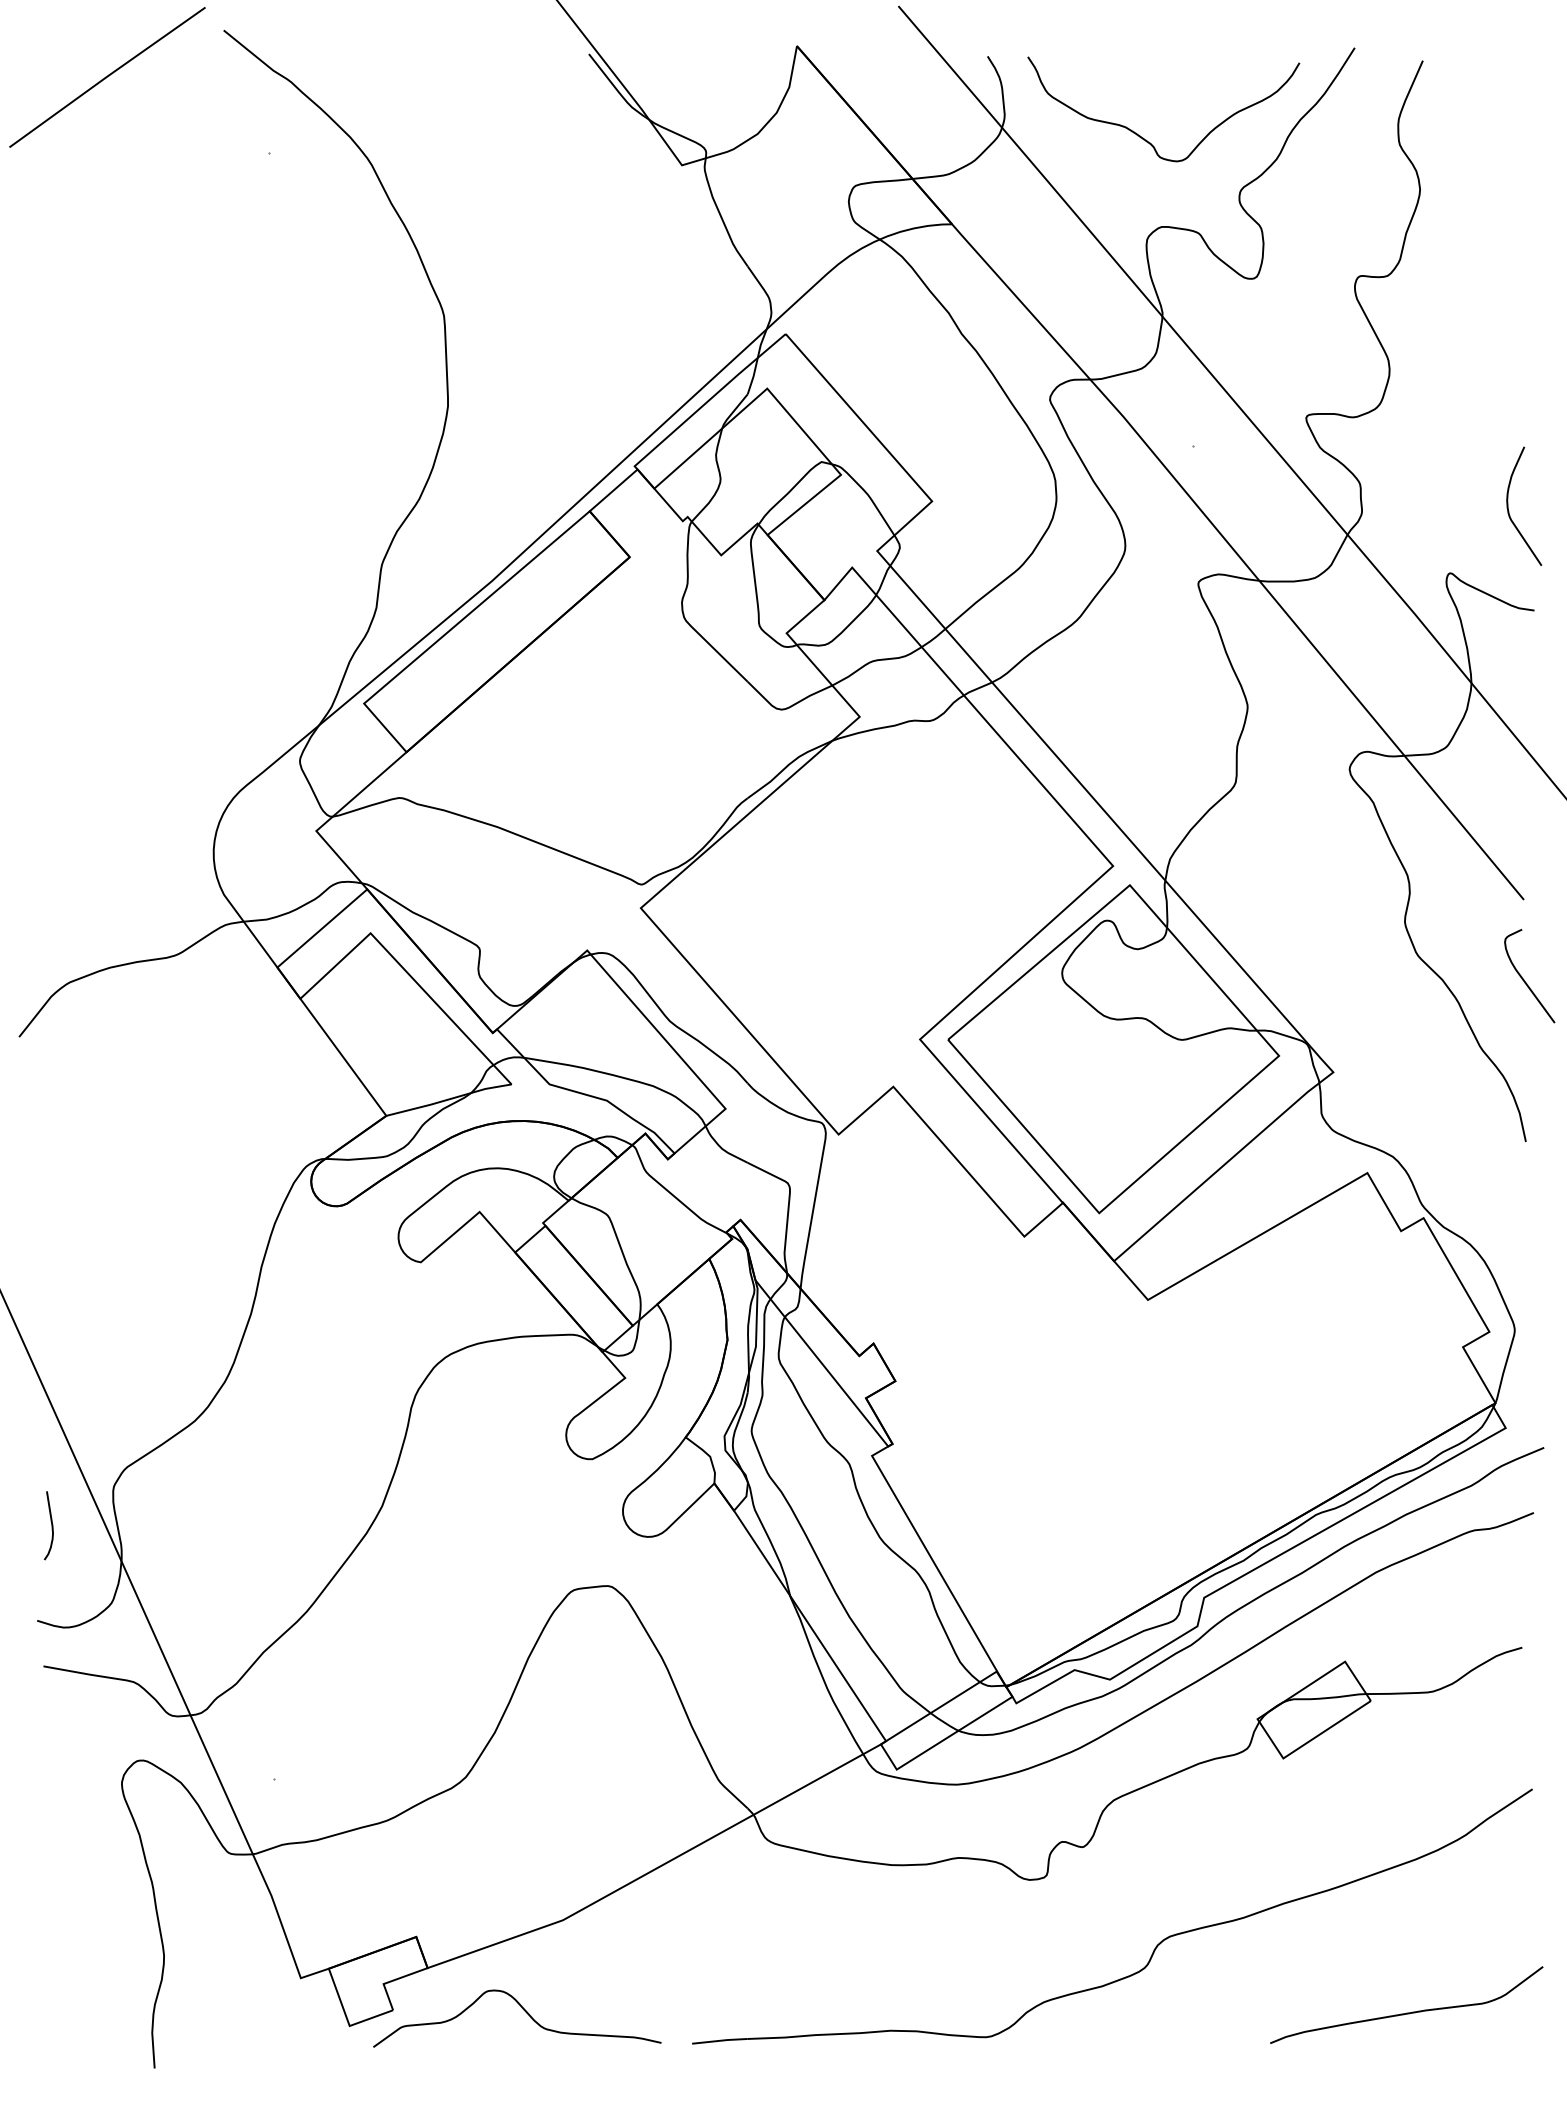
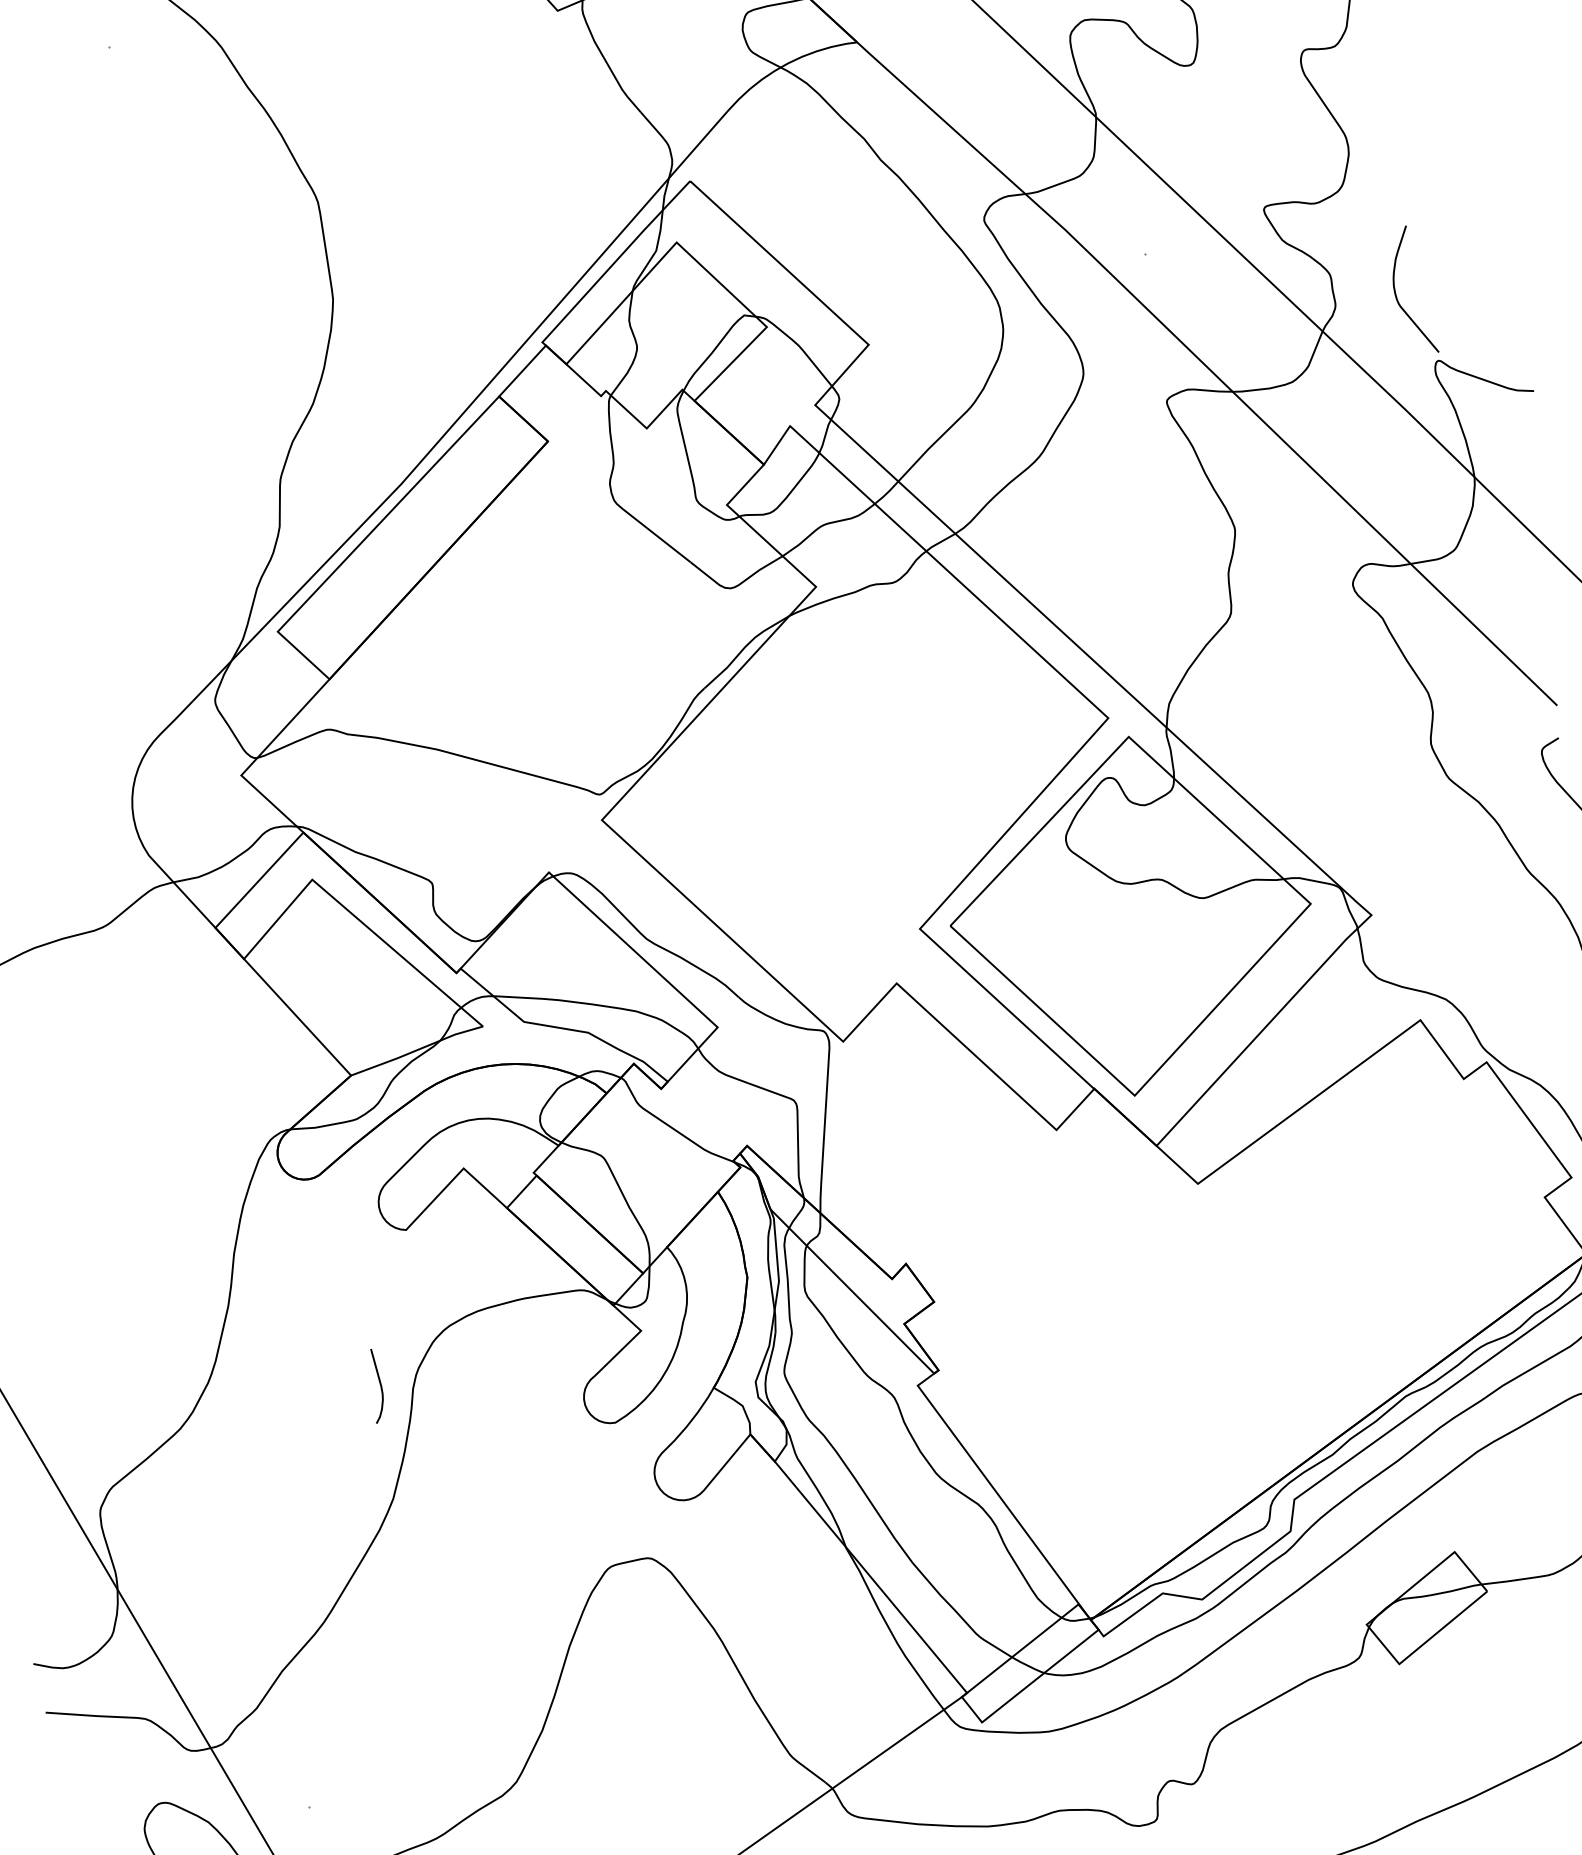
curve: (1508, 505) -> (1395, 291), moved
curve: (51, 1525) -> (380, 1385), moved

